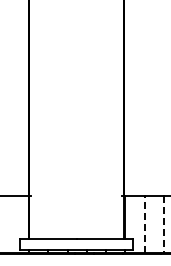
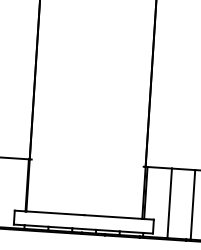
line: (145, 224) -> (170, 203), dashed -> solid
line: (164, 225) -> (193, 205), dashed -> solid

